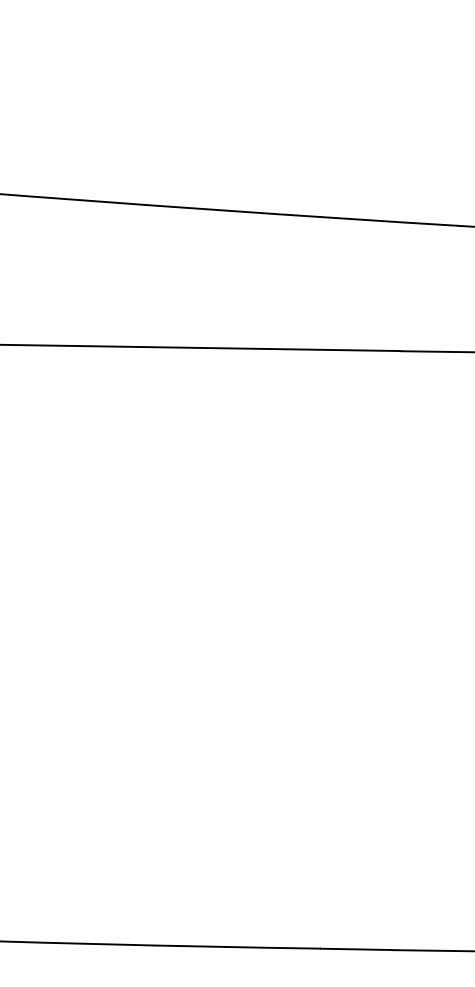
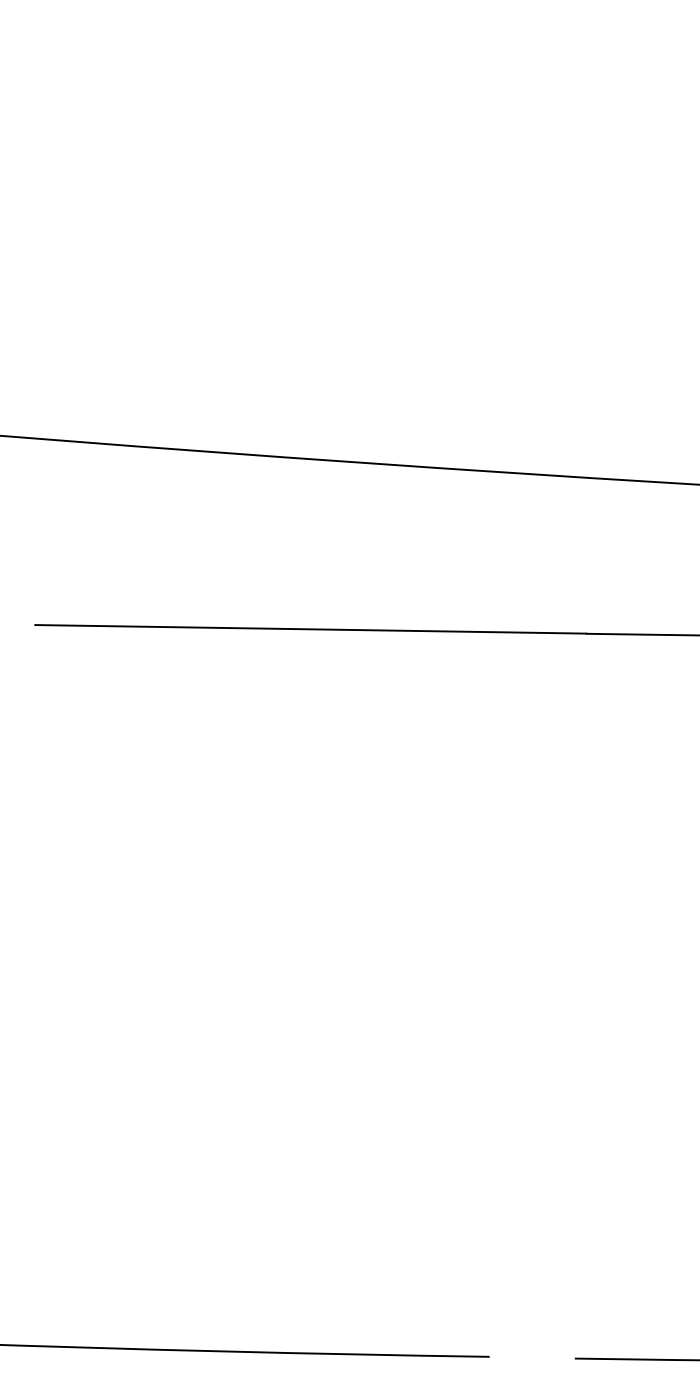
line: (355, 949) -> (531, 1357), removed

